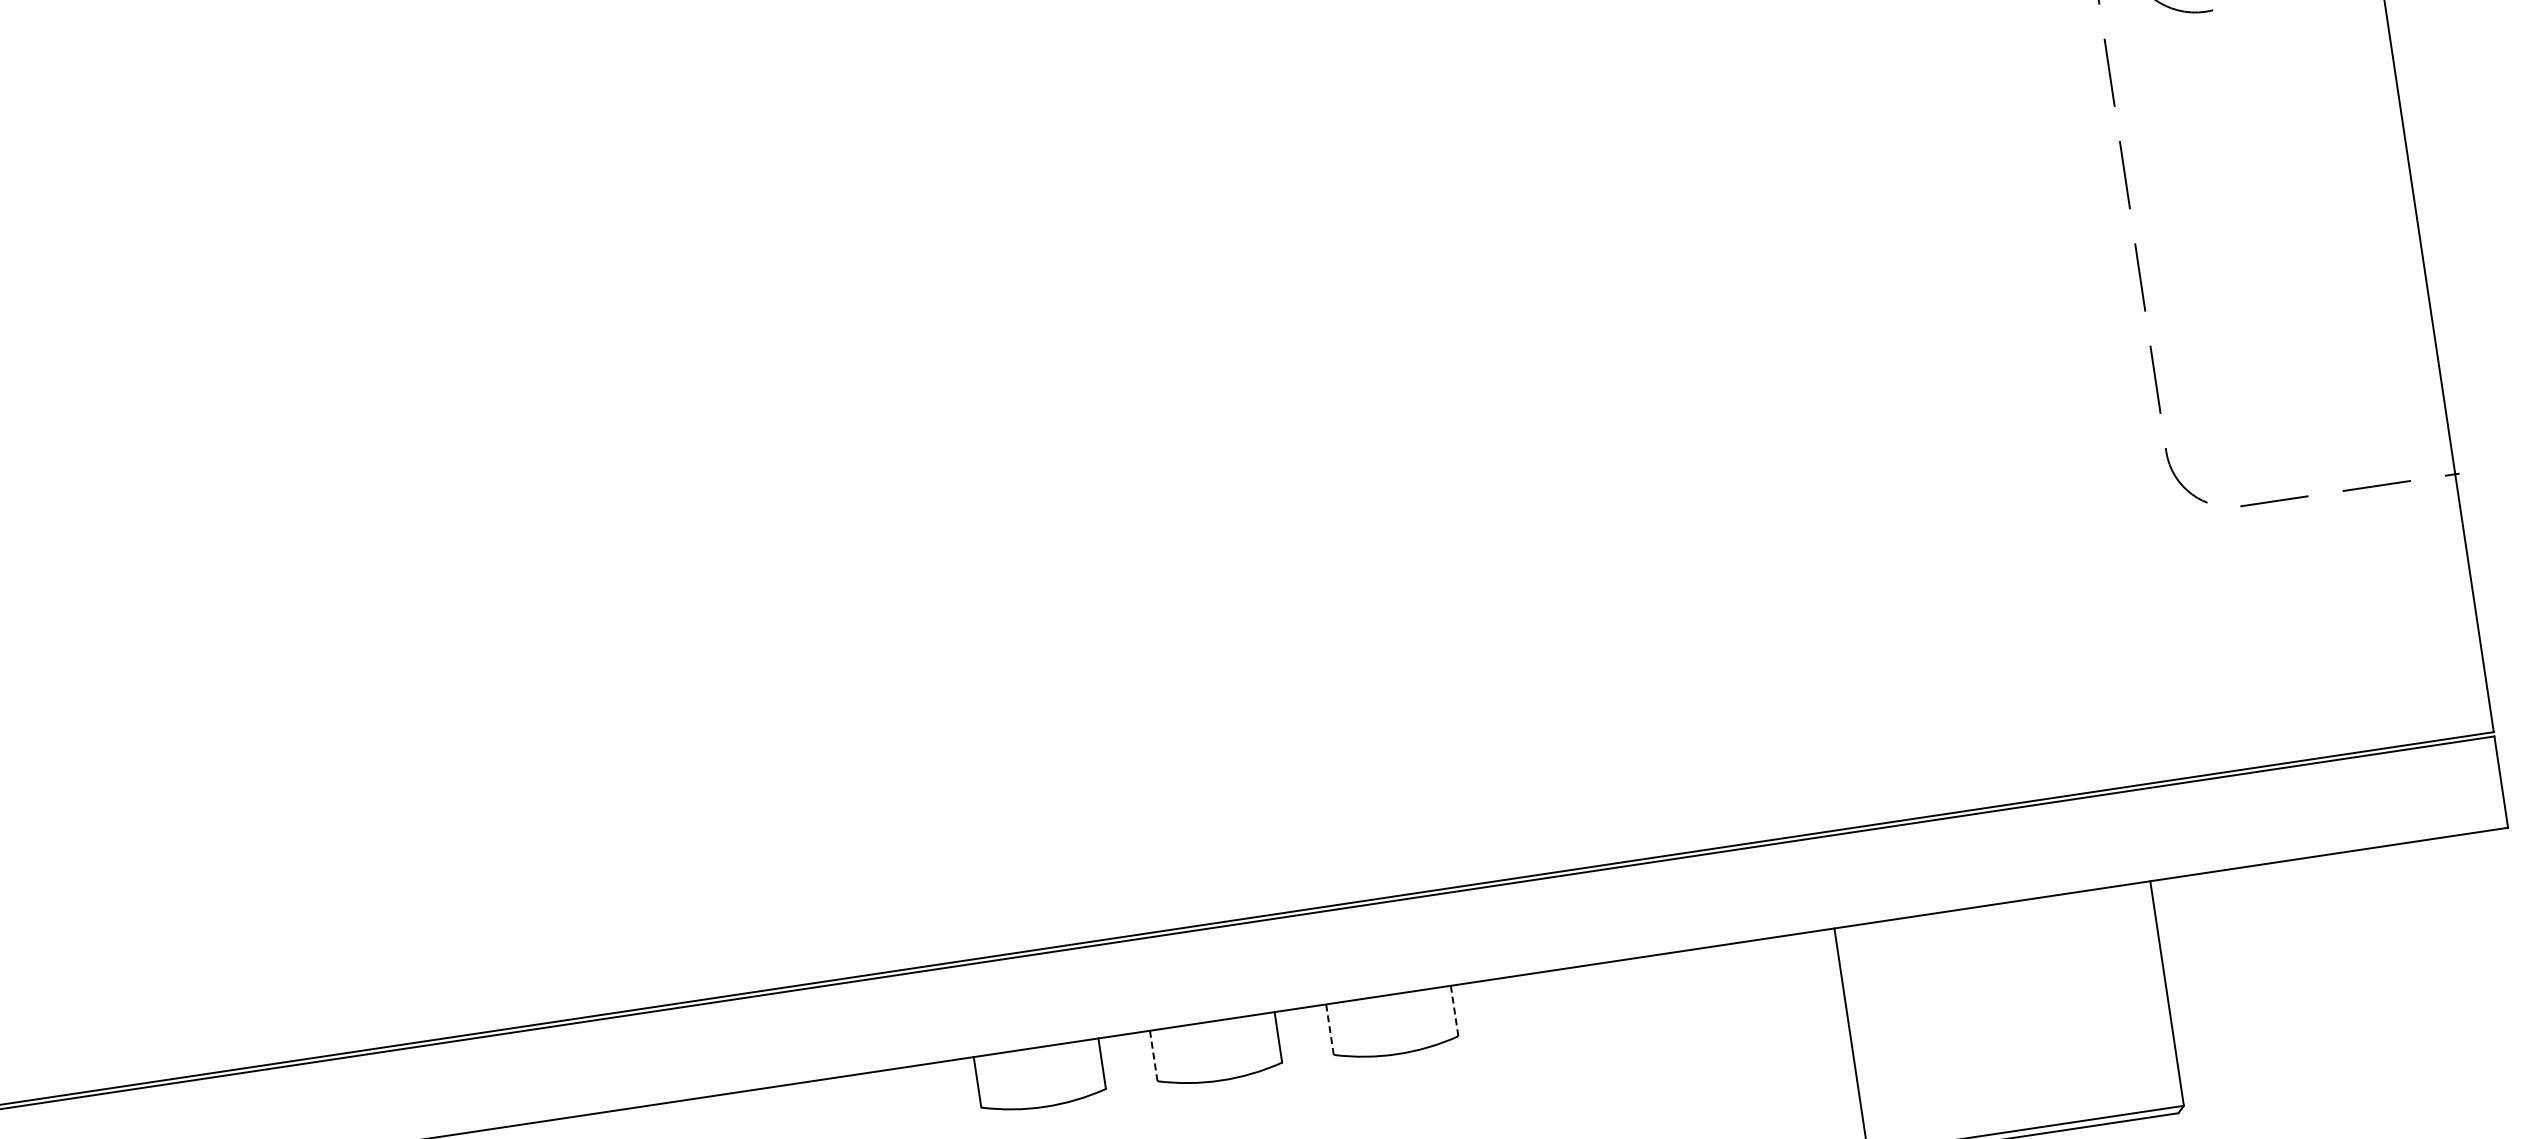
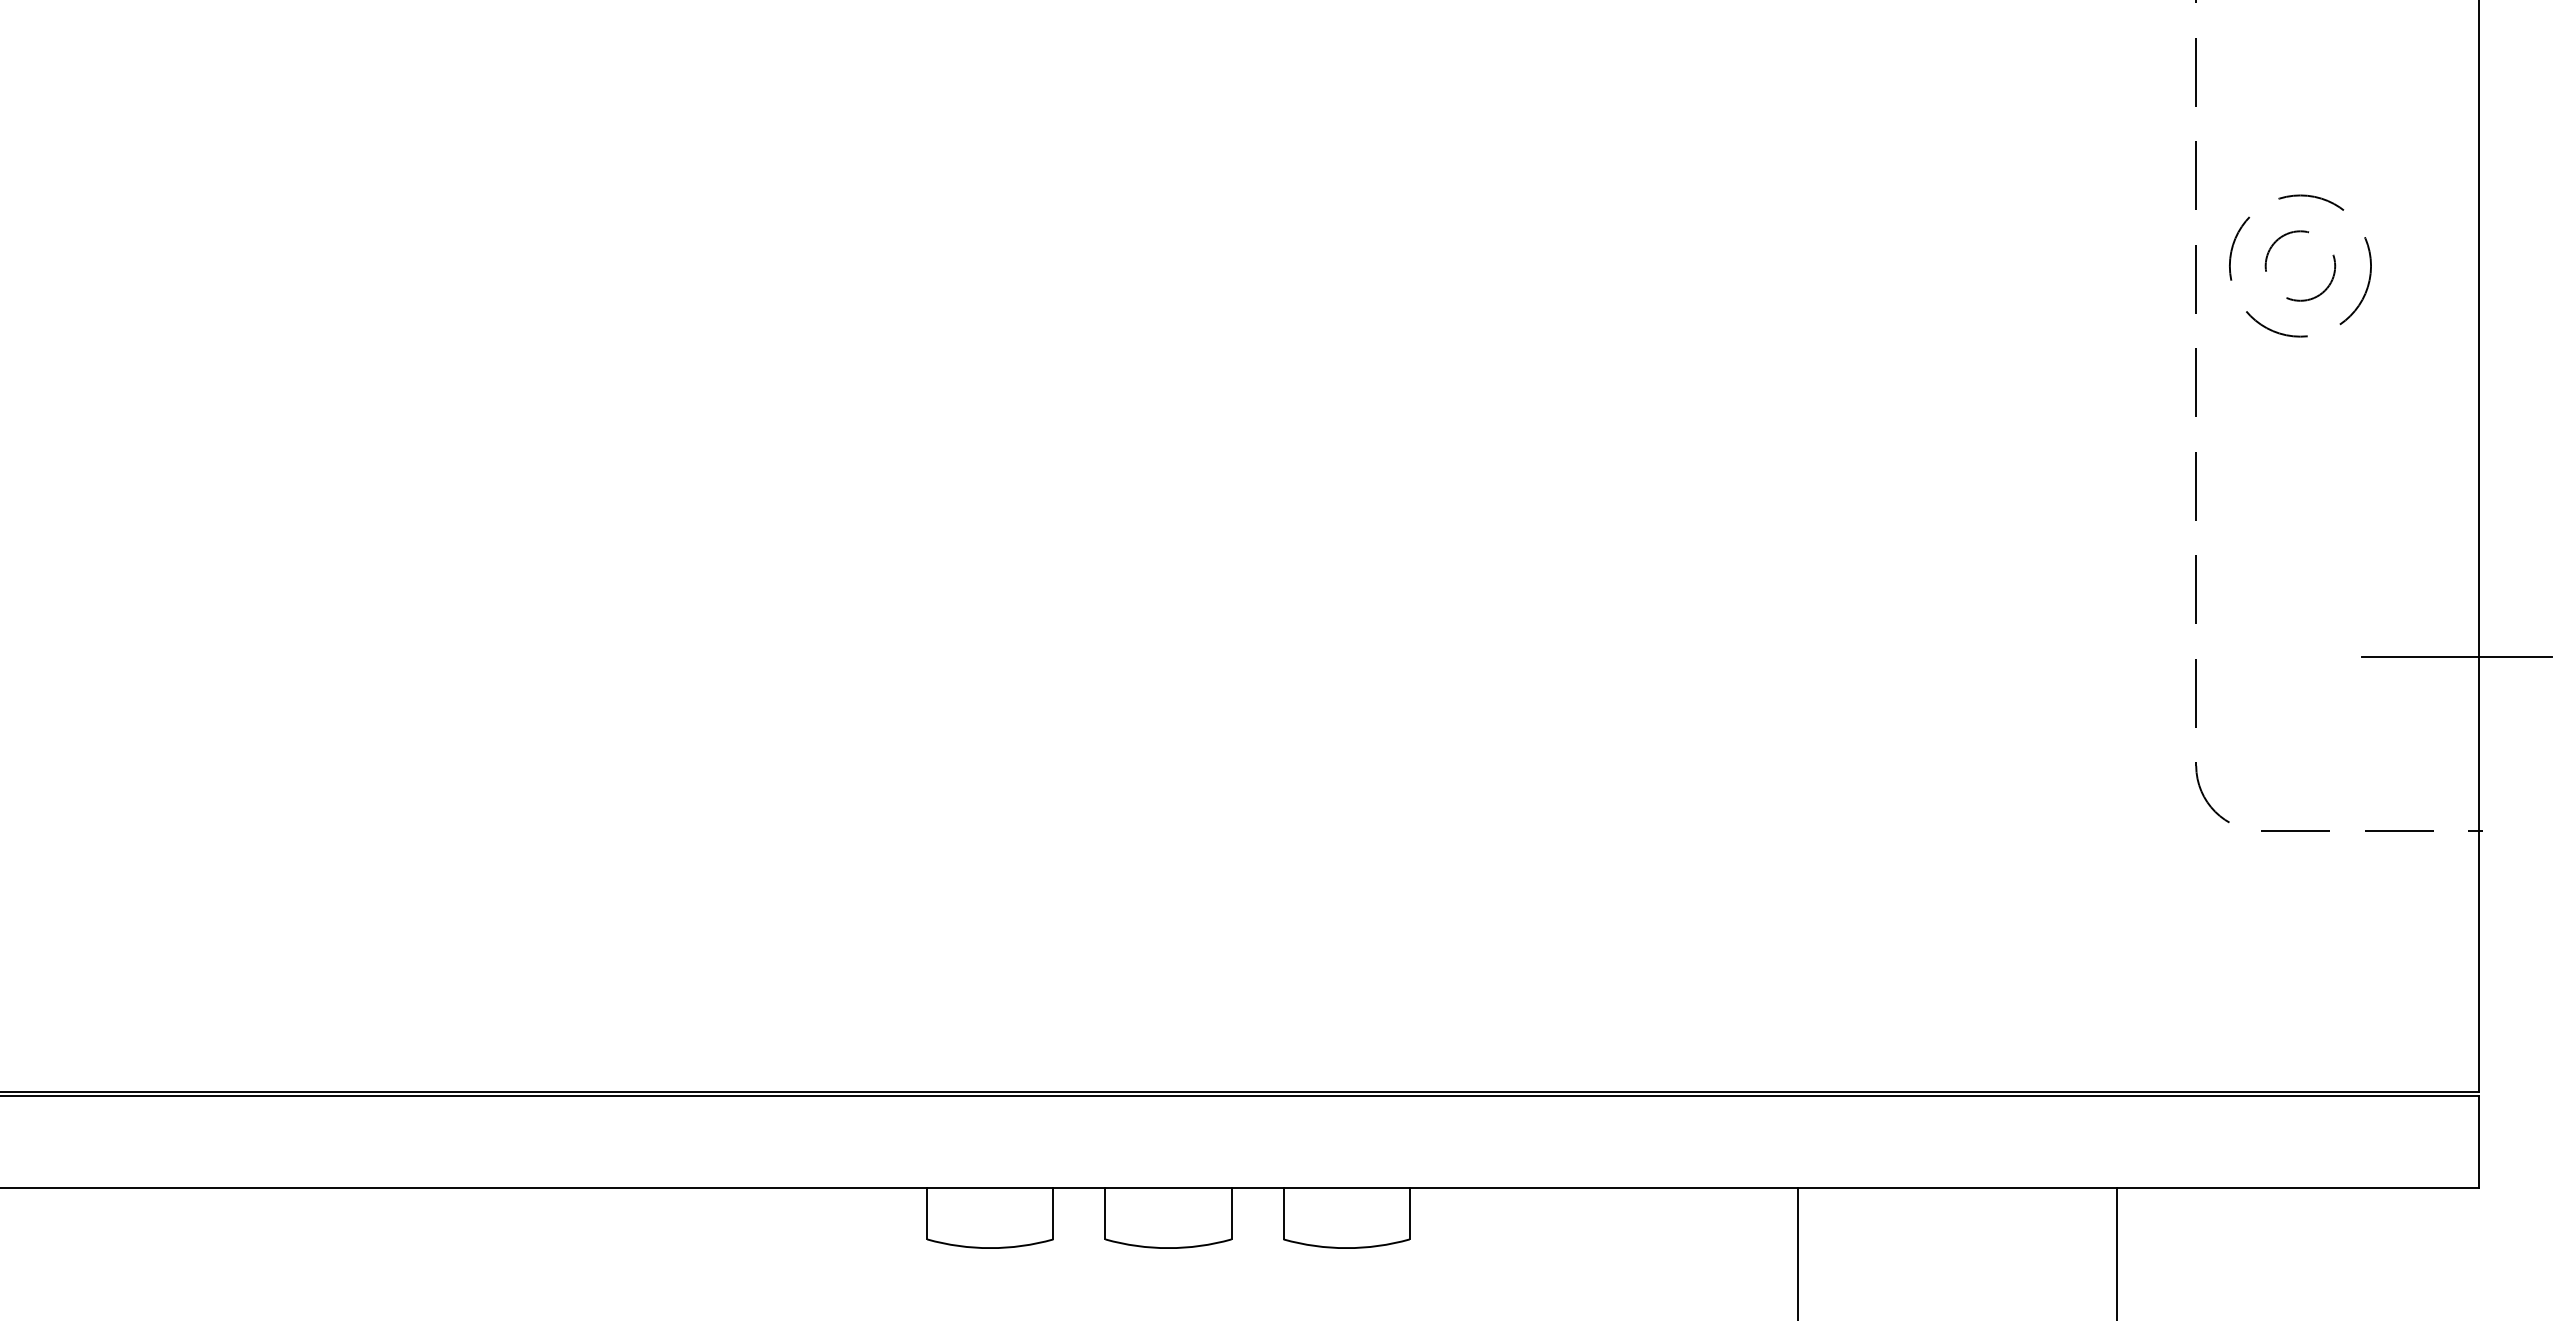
line: (2407, 306) -> (2456, 657), added
line: (1454, 1010) -> (1409, 1213), dashed -> solid
line: (1329, 1029) -> (1283, 1213), dashed -> solid
line: (1153, 1055) -> (1105, 1213), dashed -> solid

